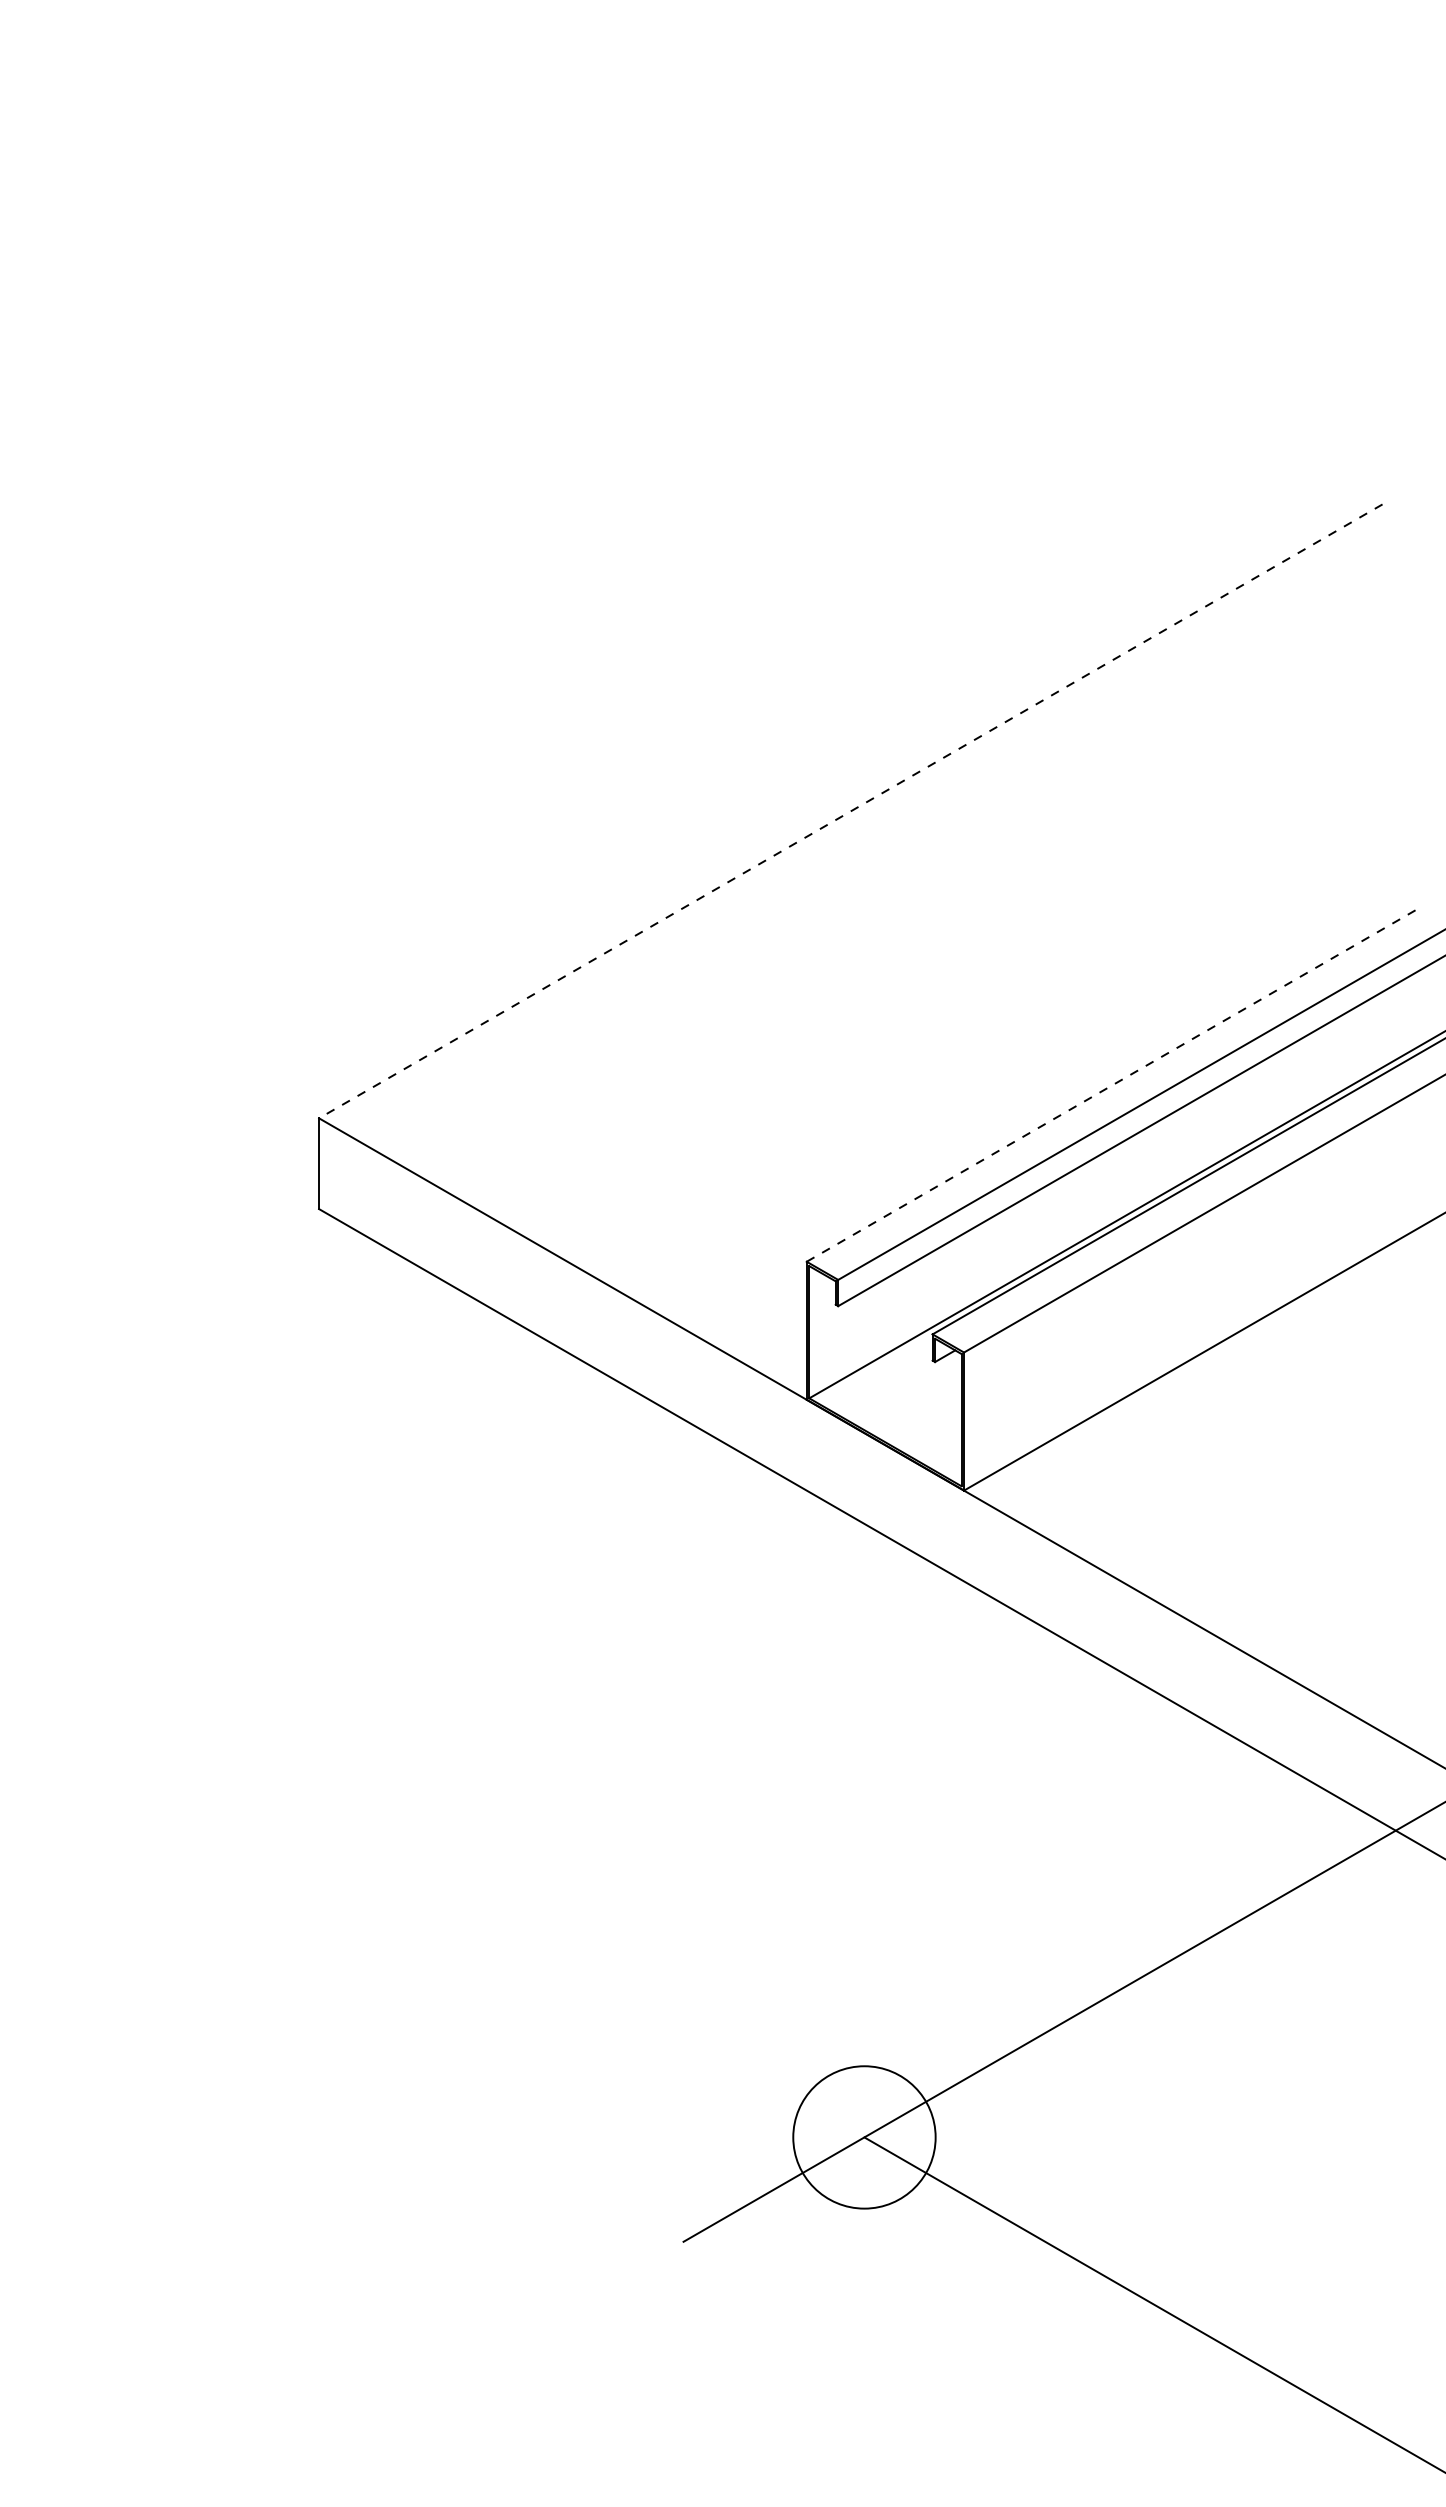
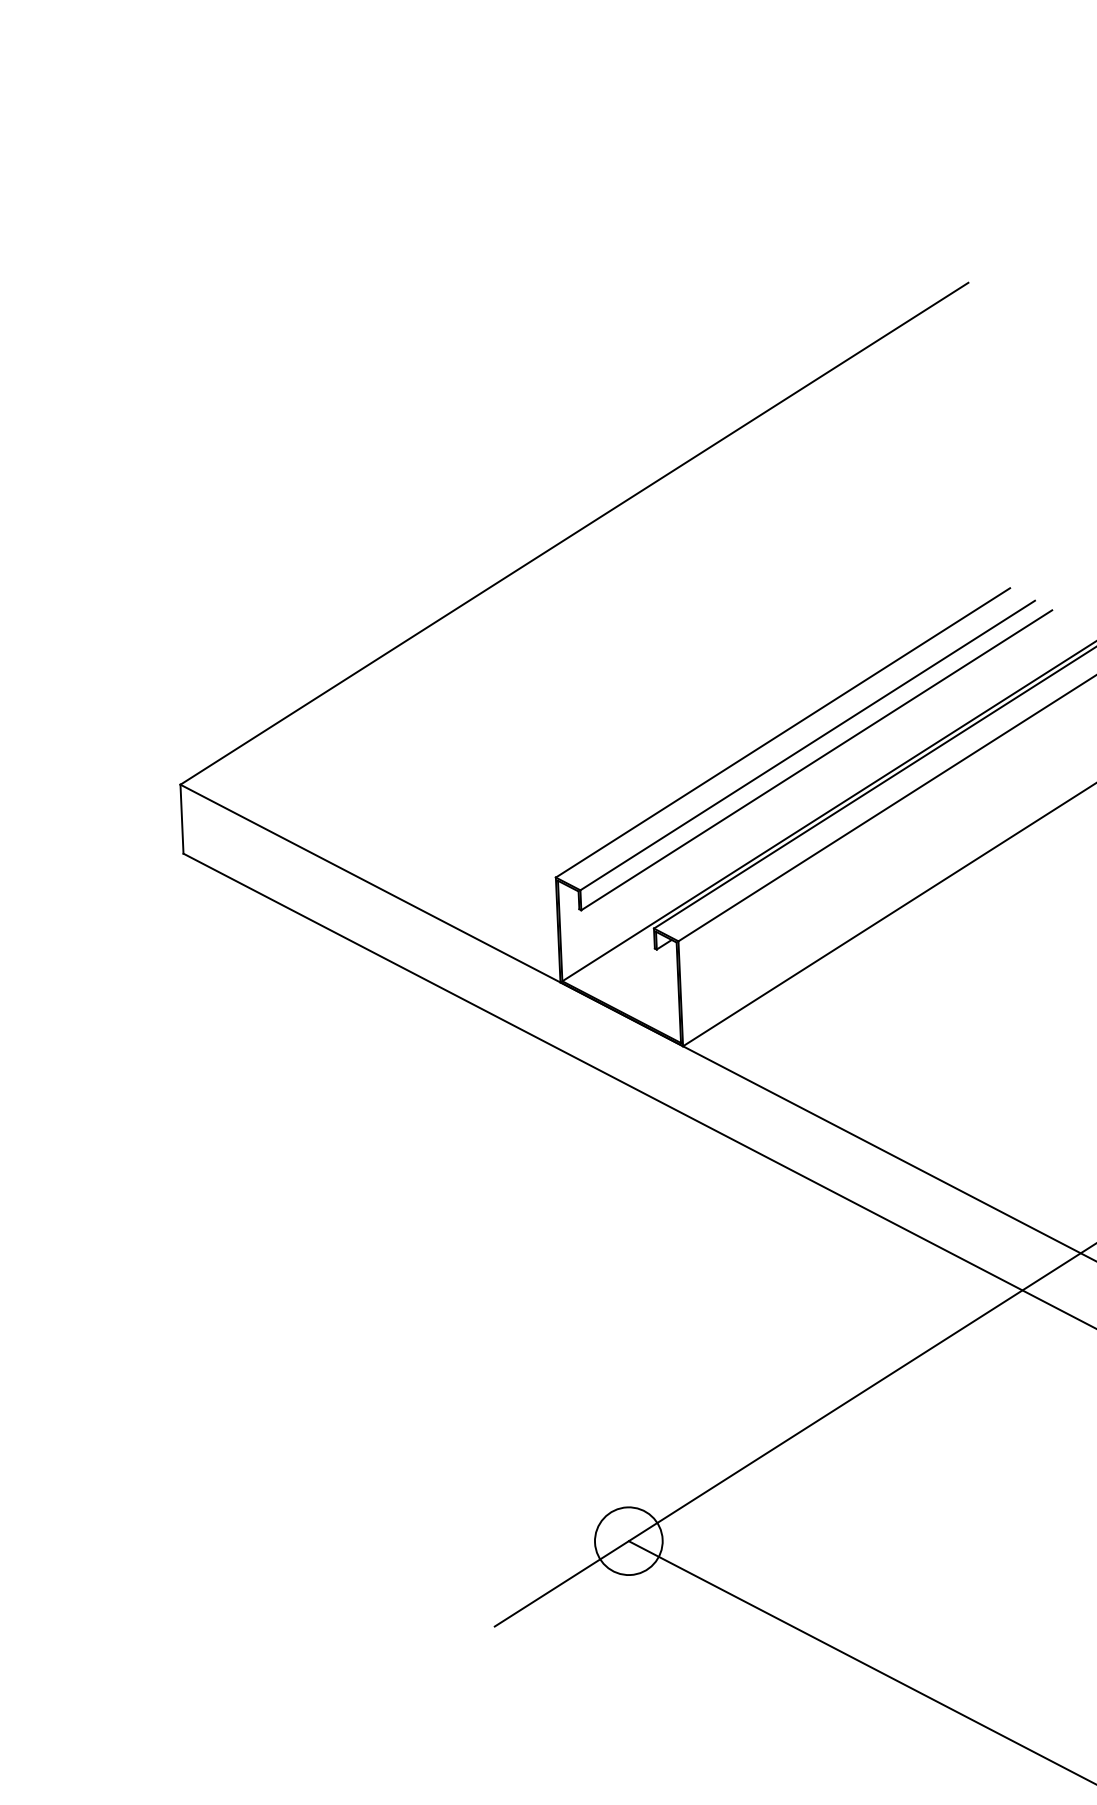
line: (850, 811) -> (574, 533), dashed -> solid
line: (1113, 1084) -> (783, 732), dashed -> solid
circle: (863, 2136) -> (628, 1540), size x0.62

